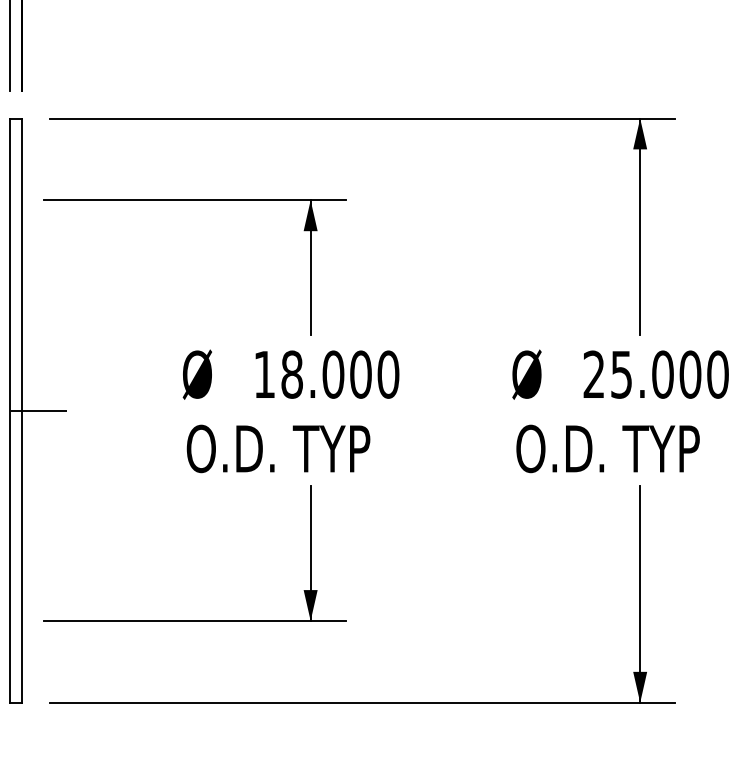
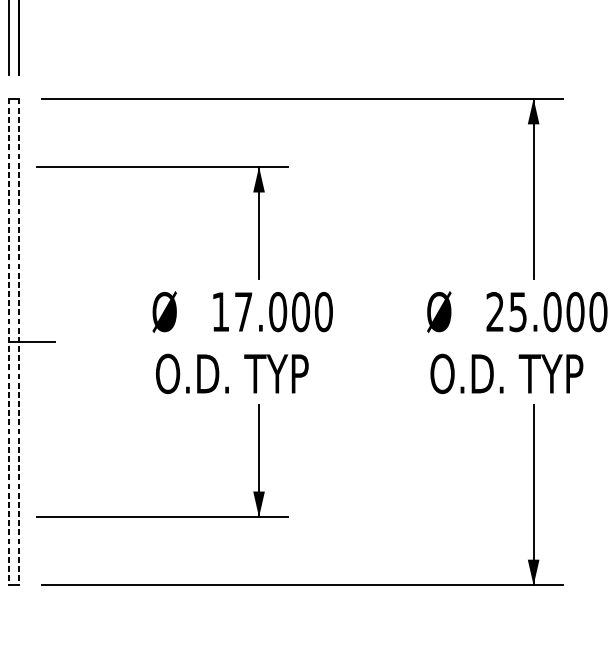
text: (291, 374) -> (243, 311), 18.000 -> 17.000
line: (10, 411) -> (8, 342), solid -> dashed
line: (21, 411) -> (18, 342), solid -> dashed

